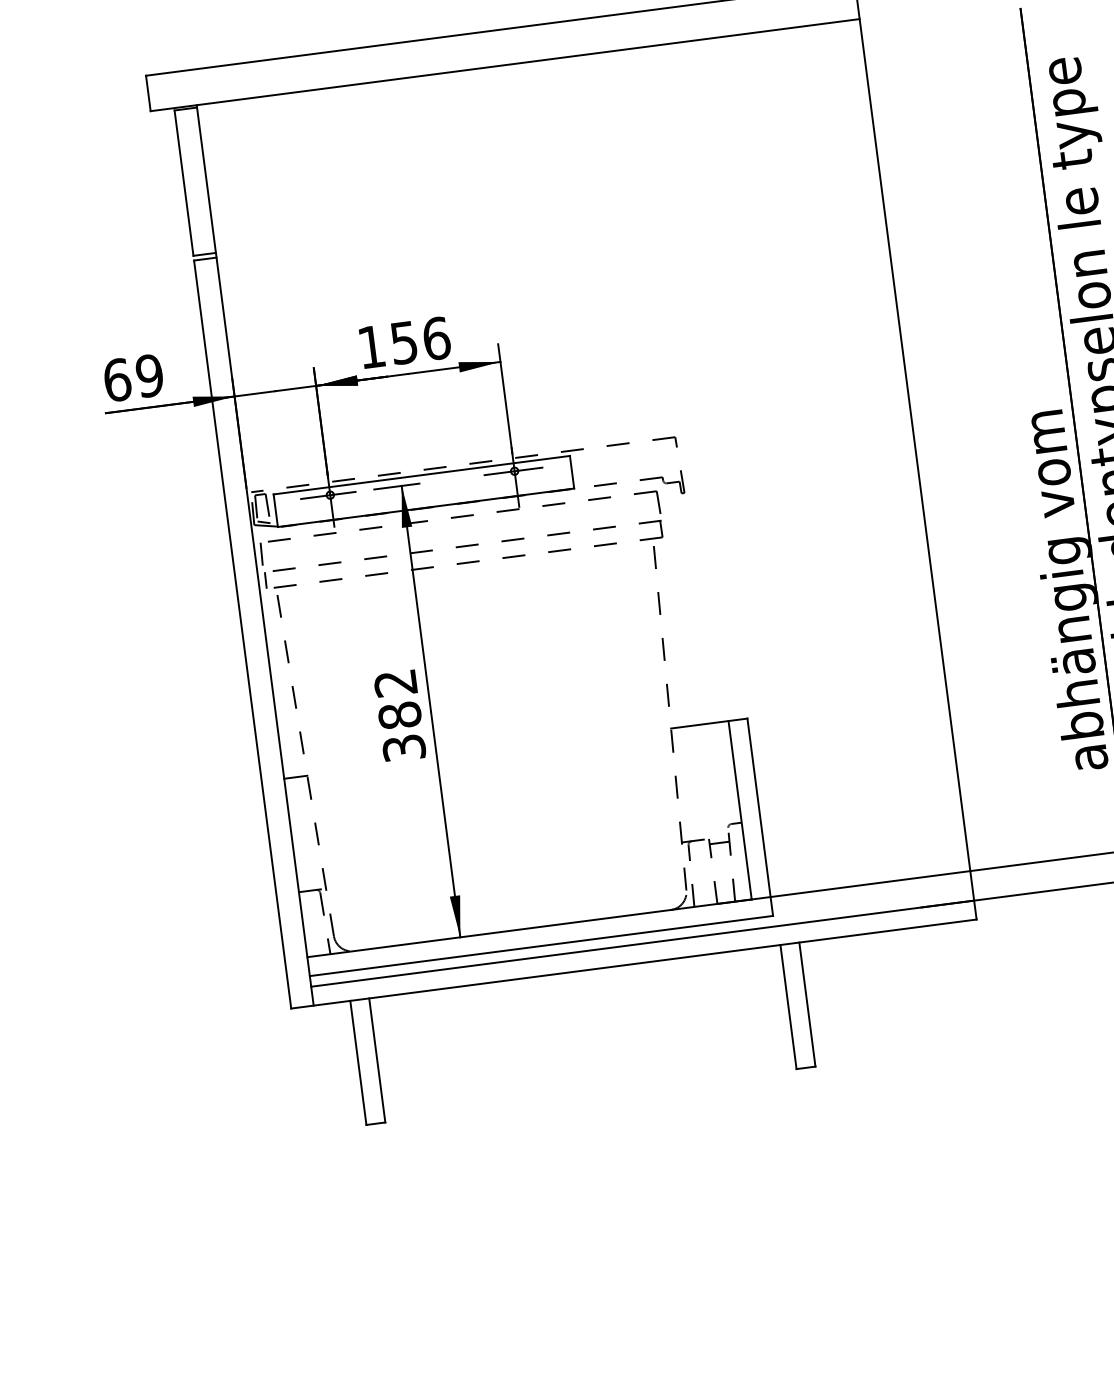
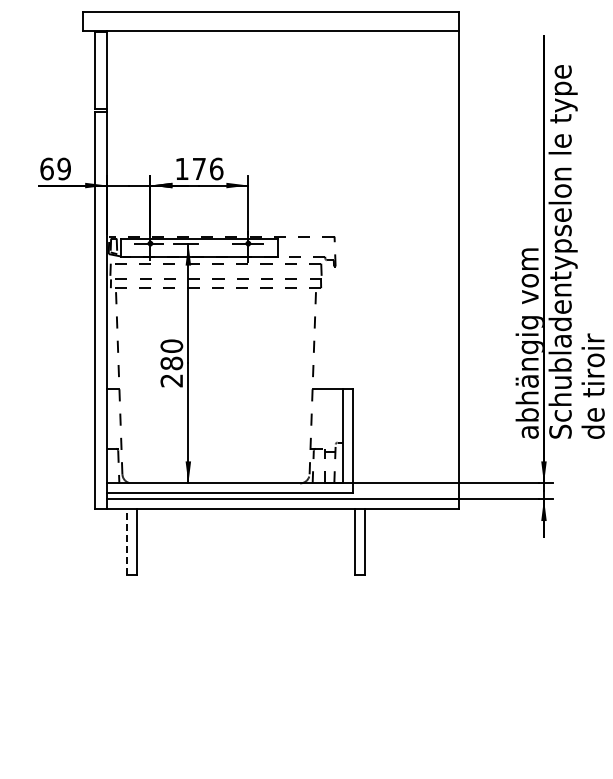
text: (402, 343) -> (198, 169), 156 -> 176
text: (399, 715) -> (171, 363), 382 -> 280
line: (358, 1063) -> (126, 542), solid -> dashed

